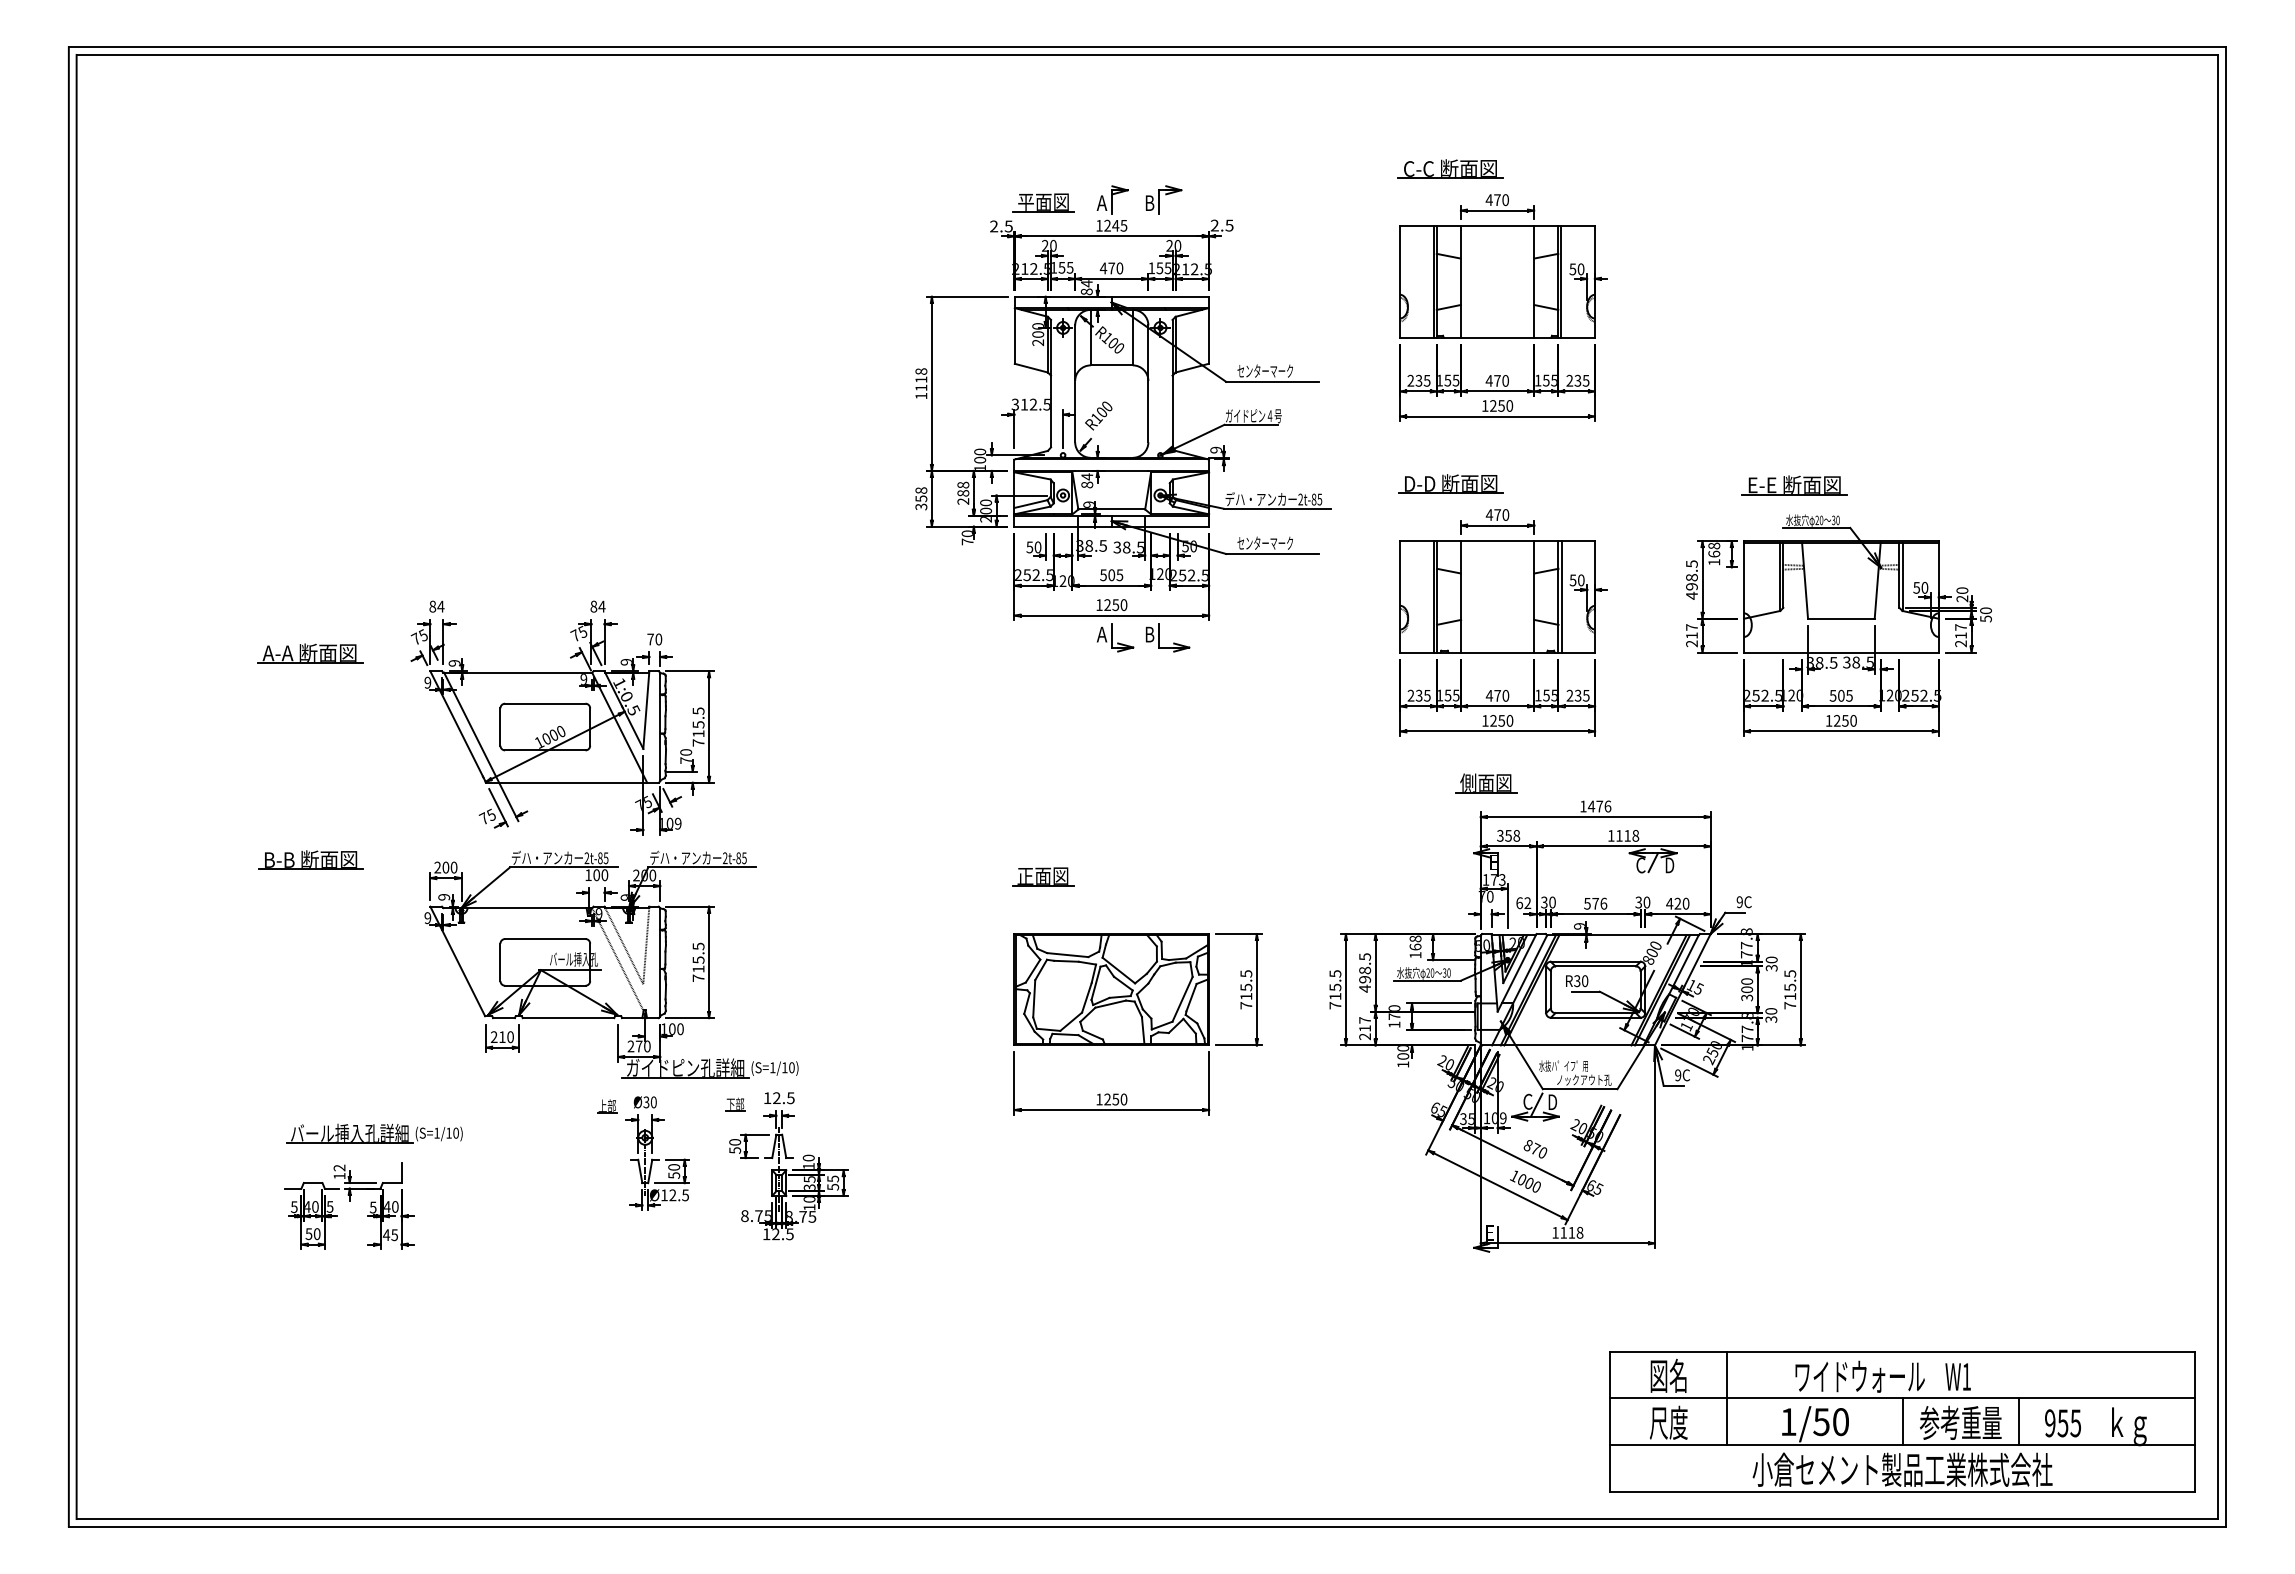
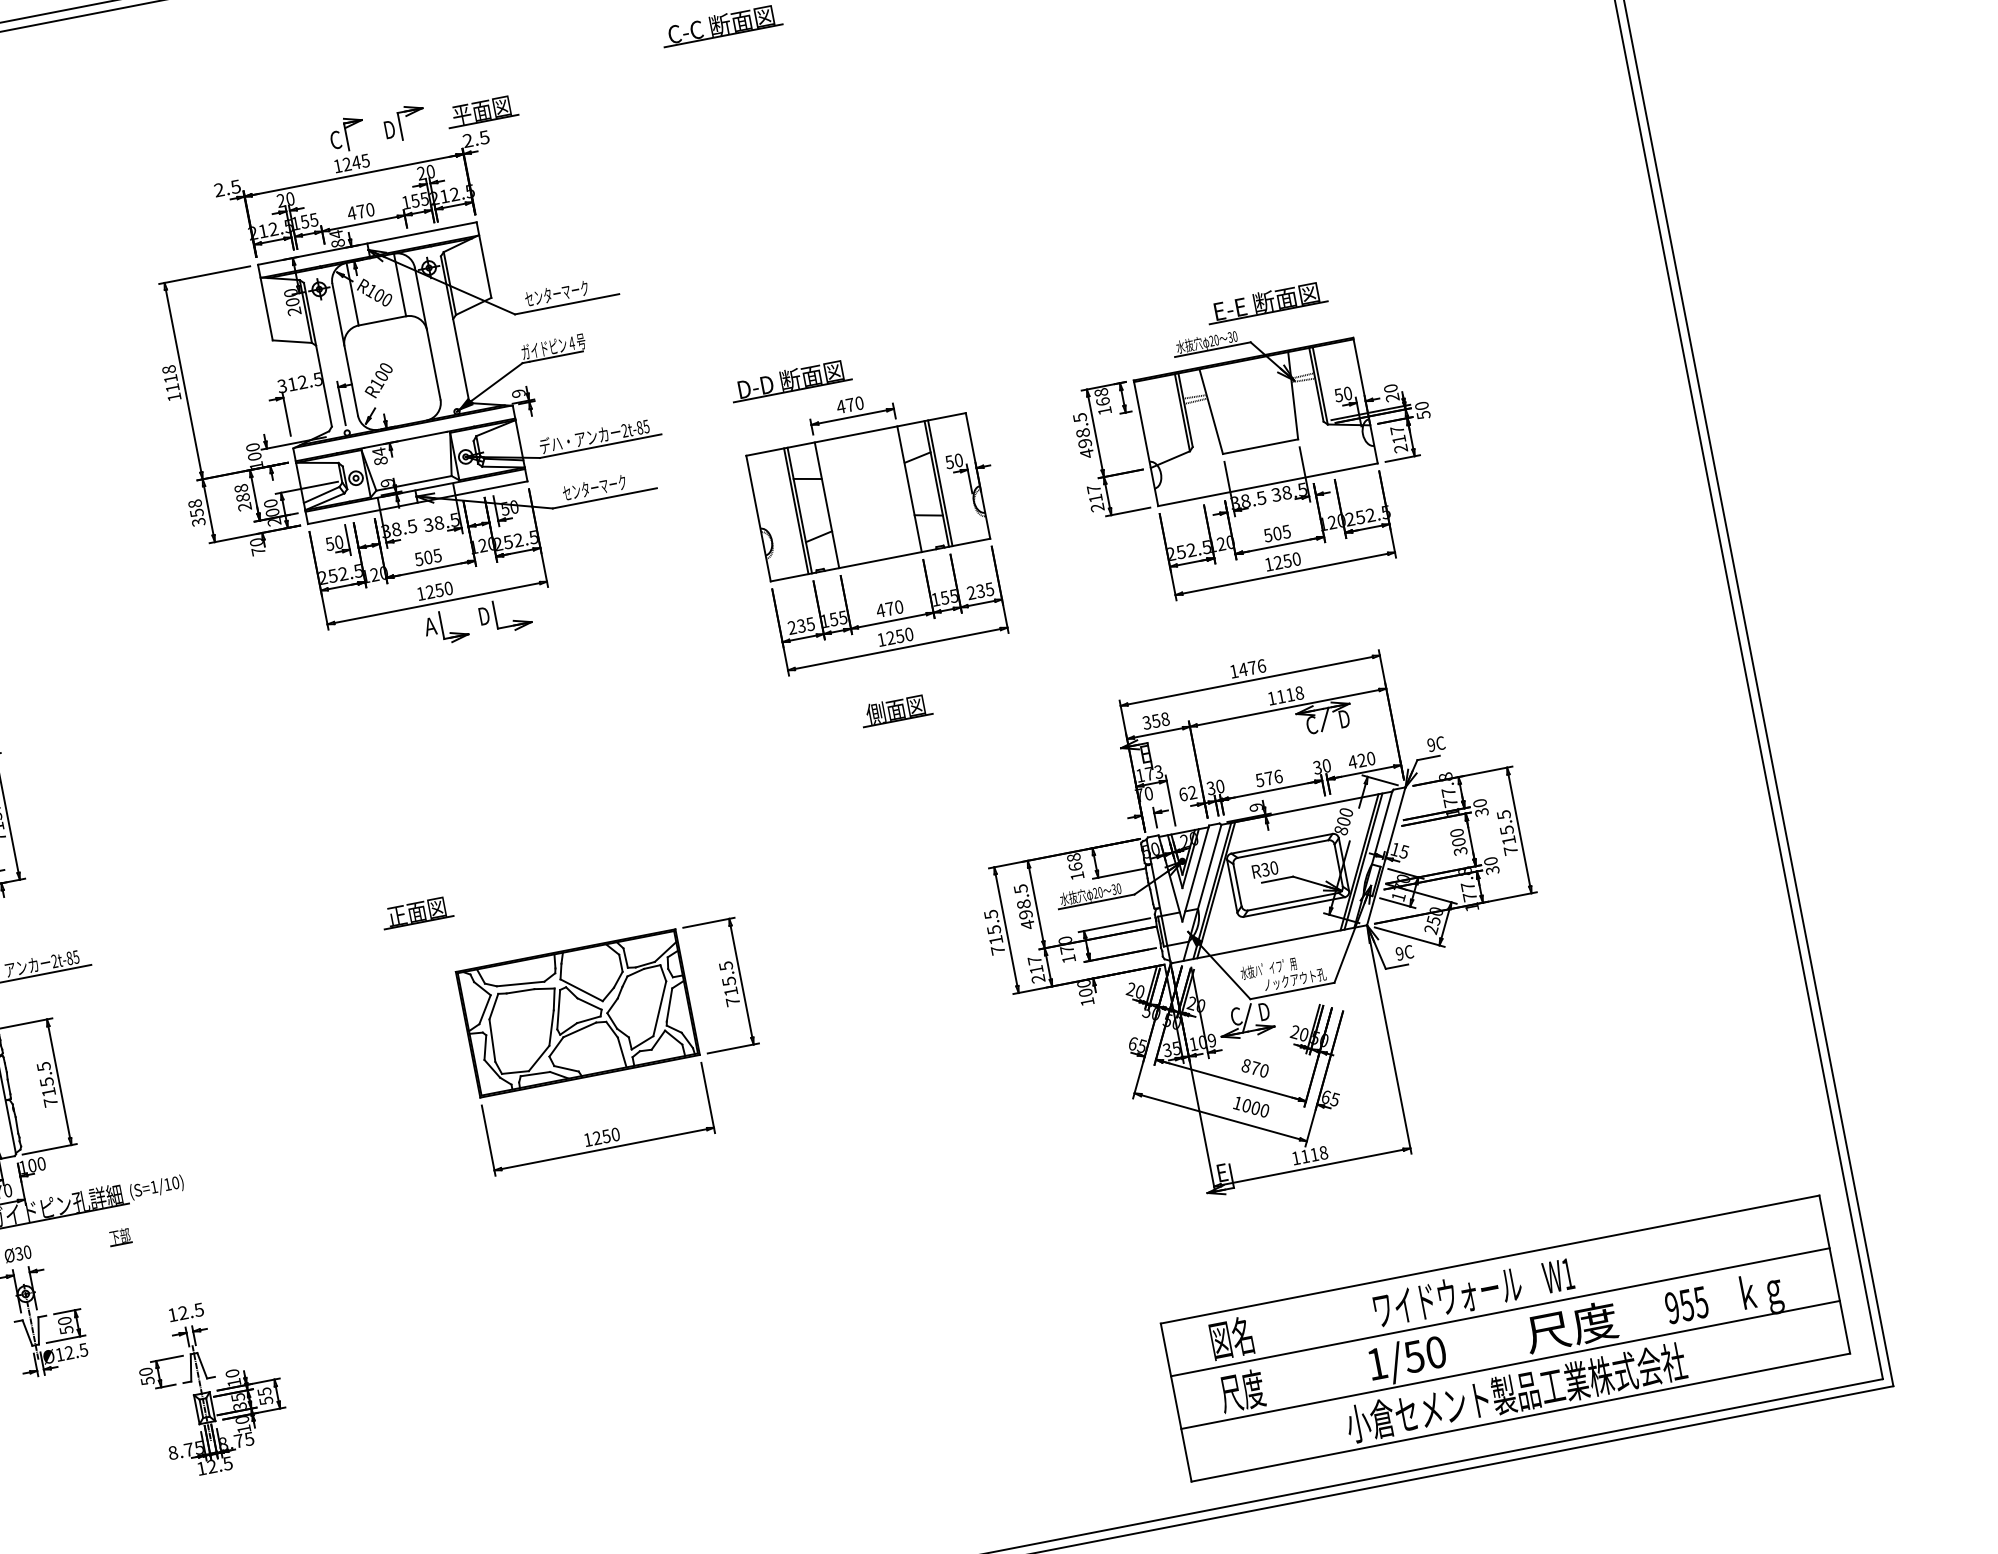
part: (1043, 202) -> (481, 111), moved
text: (1150, 202) -> (390, 128), B -> D
text: (1101, 203) -> (335, 140), A -> C
part: (1503, 307) -> (811, 169), removed
part: (1794, 485) -> (1266, 302), moved
text: (1150, 634) -> (485, 615), B -> D
part: (1137, 1024) -> (614, 1047), moved
part: (1567, 1026) -> (1264, 923), moved
part: (788, 1166) -> (211, 1387), moved
line: (1727, 1398) -> (1303, 1350), removed
line: (1902, 1421) -> (1505, 1338), removed
line: (2019, 1421) -> (1637, 1312), removed
text: (1960, 1422) -> (1571, 1326), 参考重量 -> 尺度

